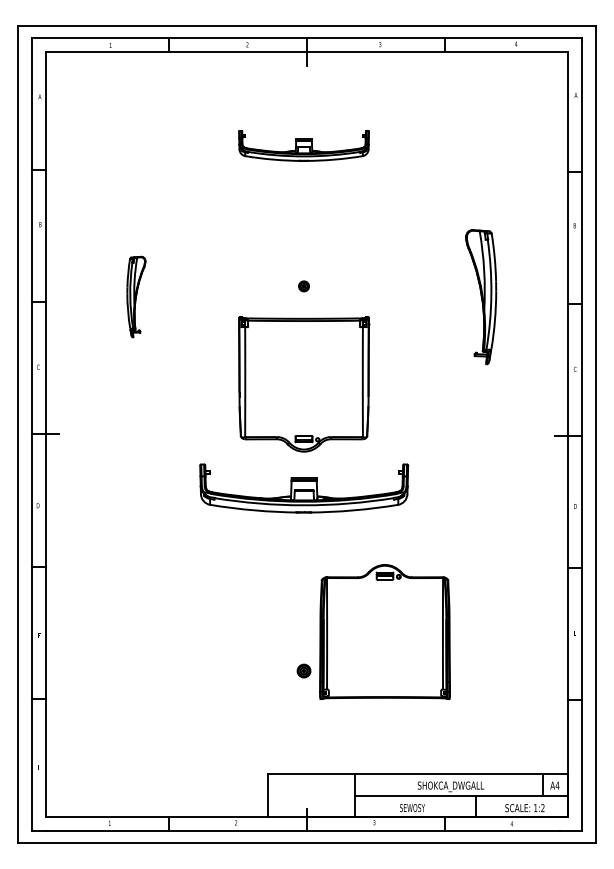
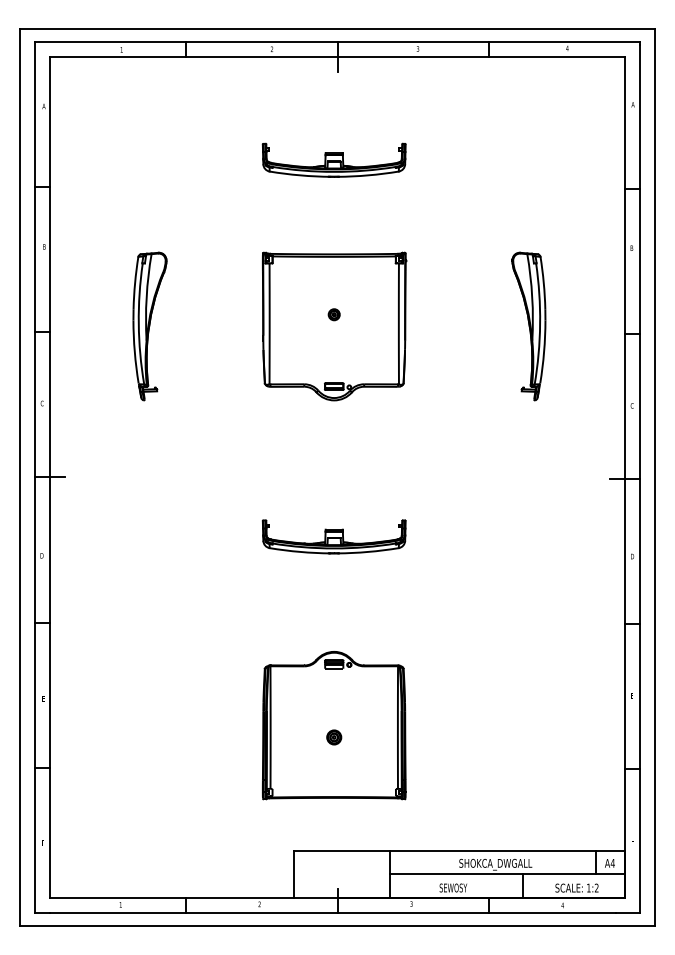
part: (135, 297) -> (149, 326), size x1.67
part: (304, 384) -> (334, 326), moved
part: (303, 488) -> (333, 536), size x0.62
part: (385, 631) -> (334, 725), moved

